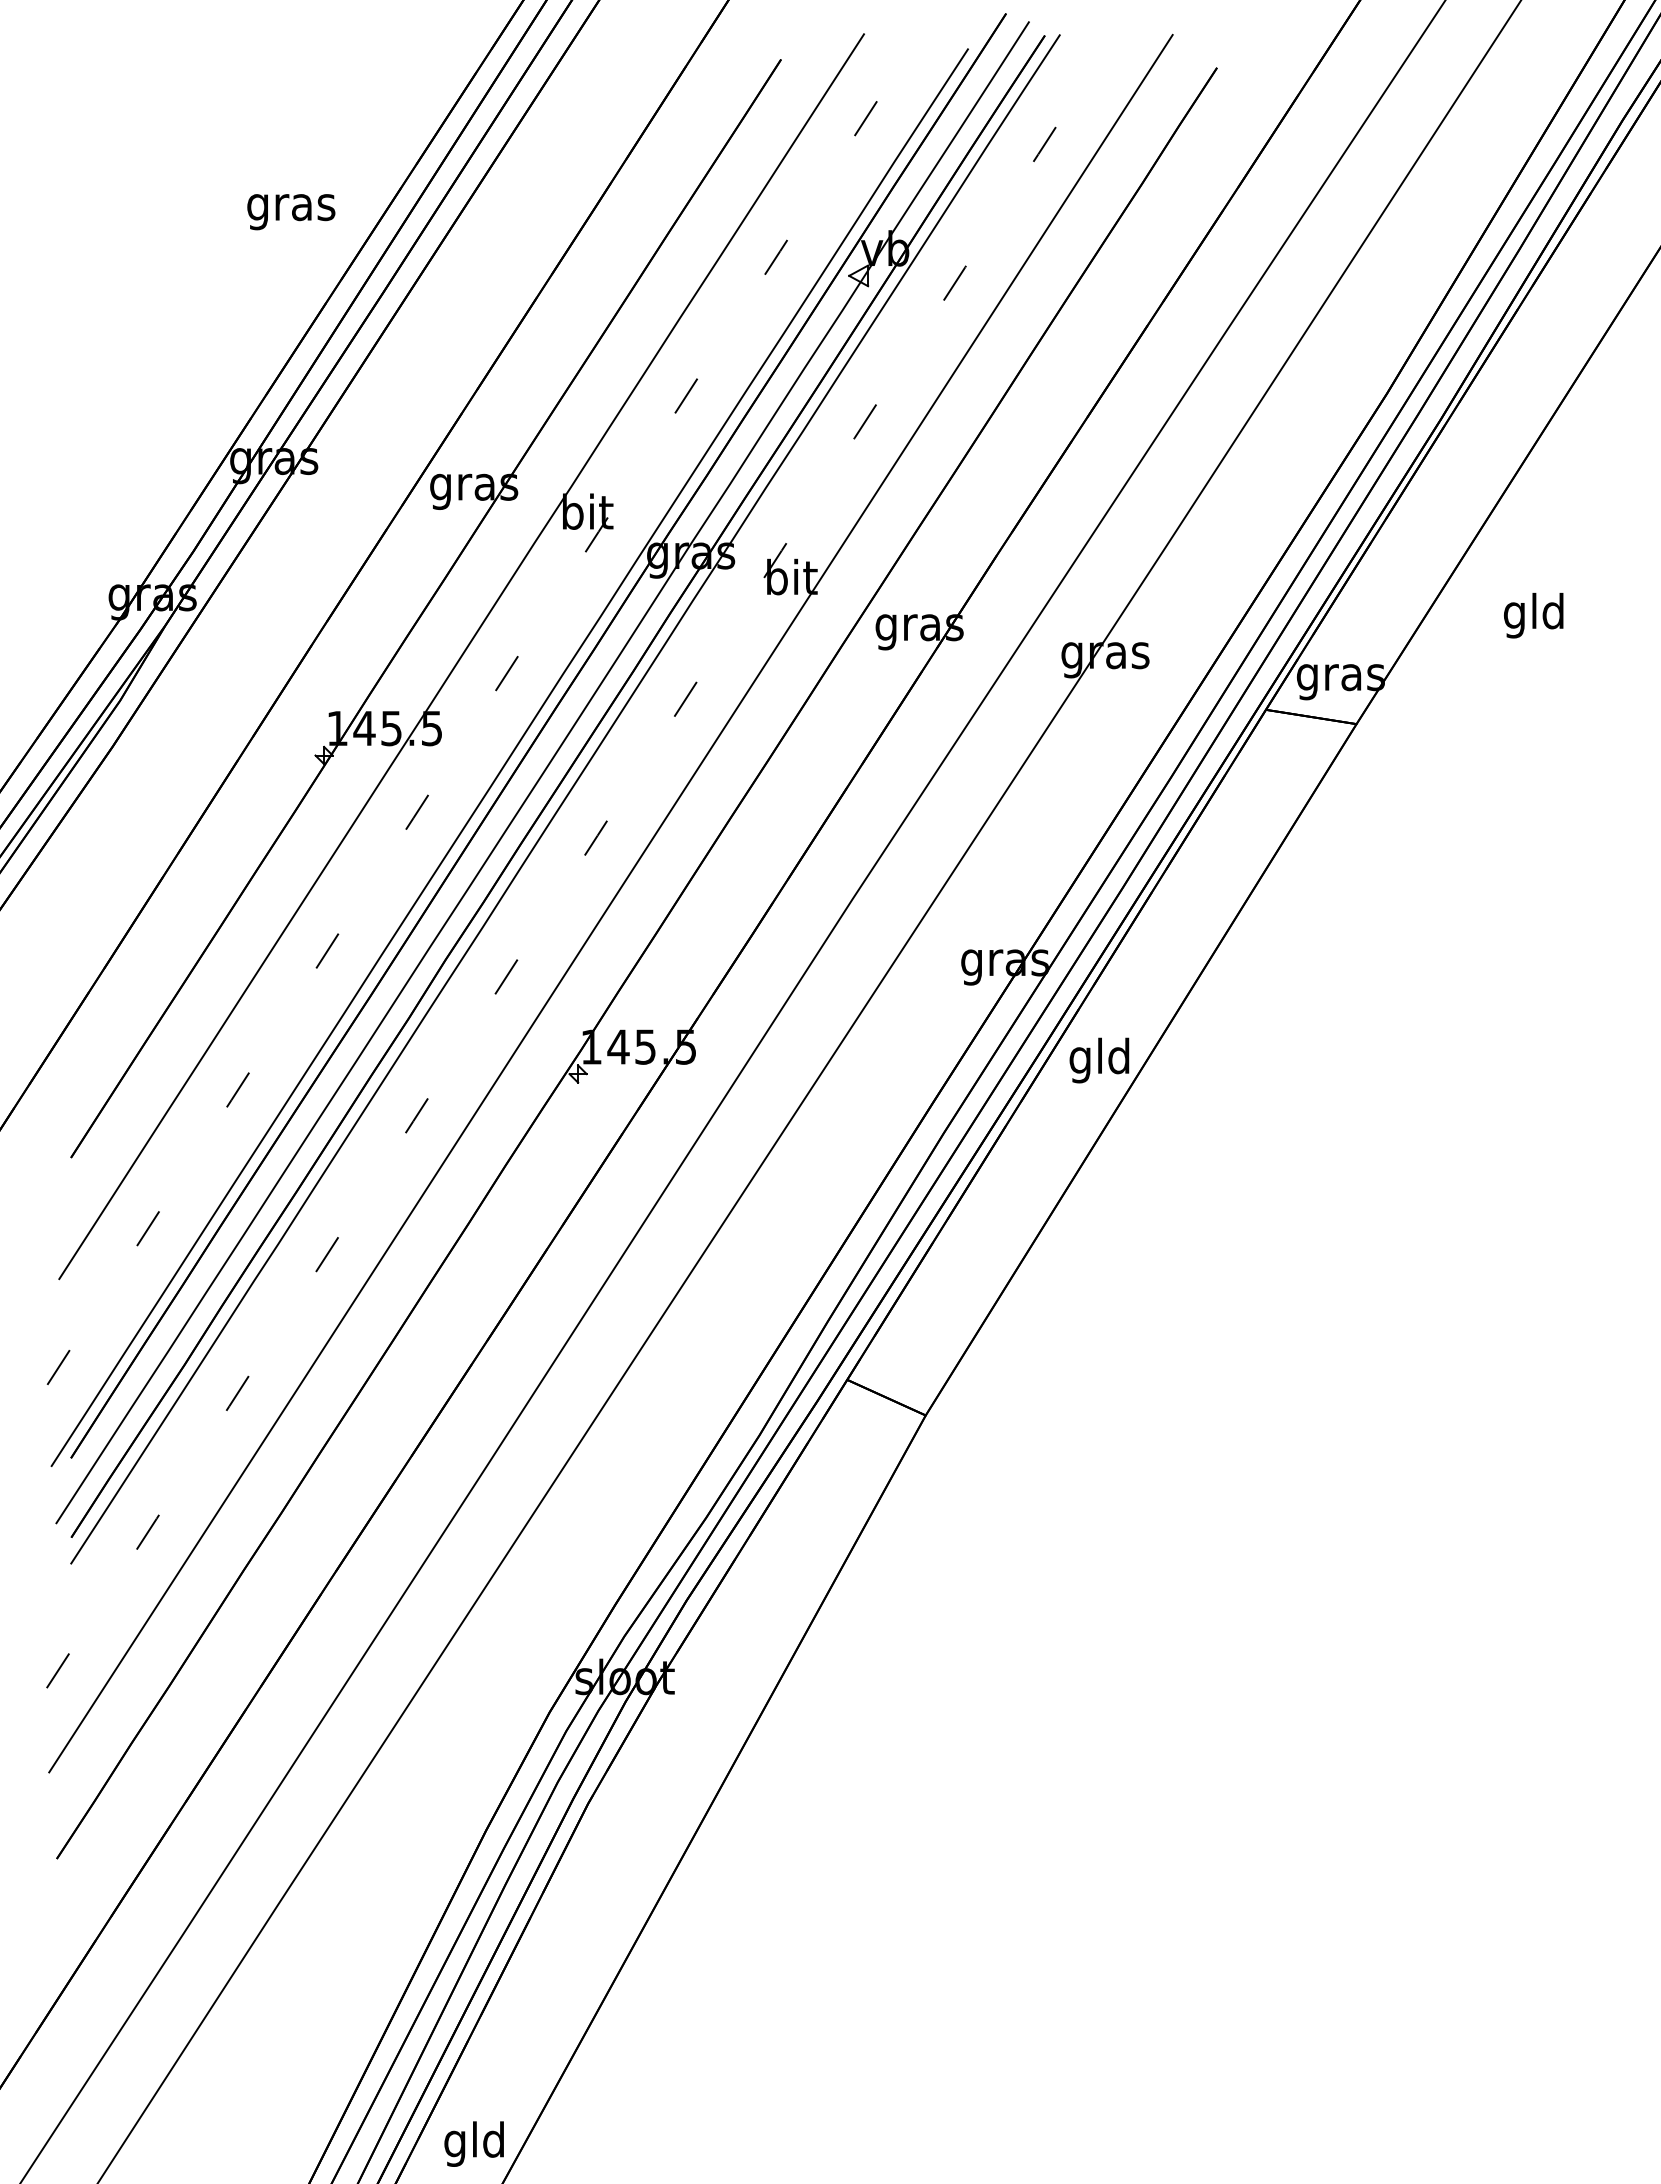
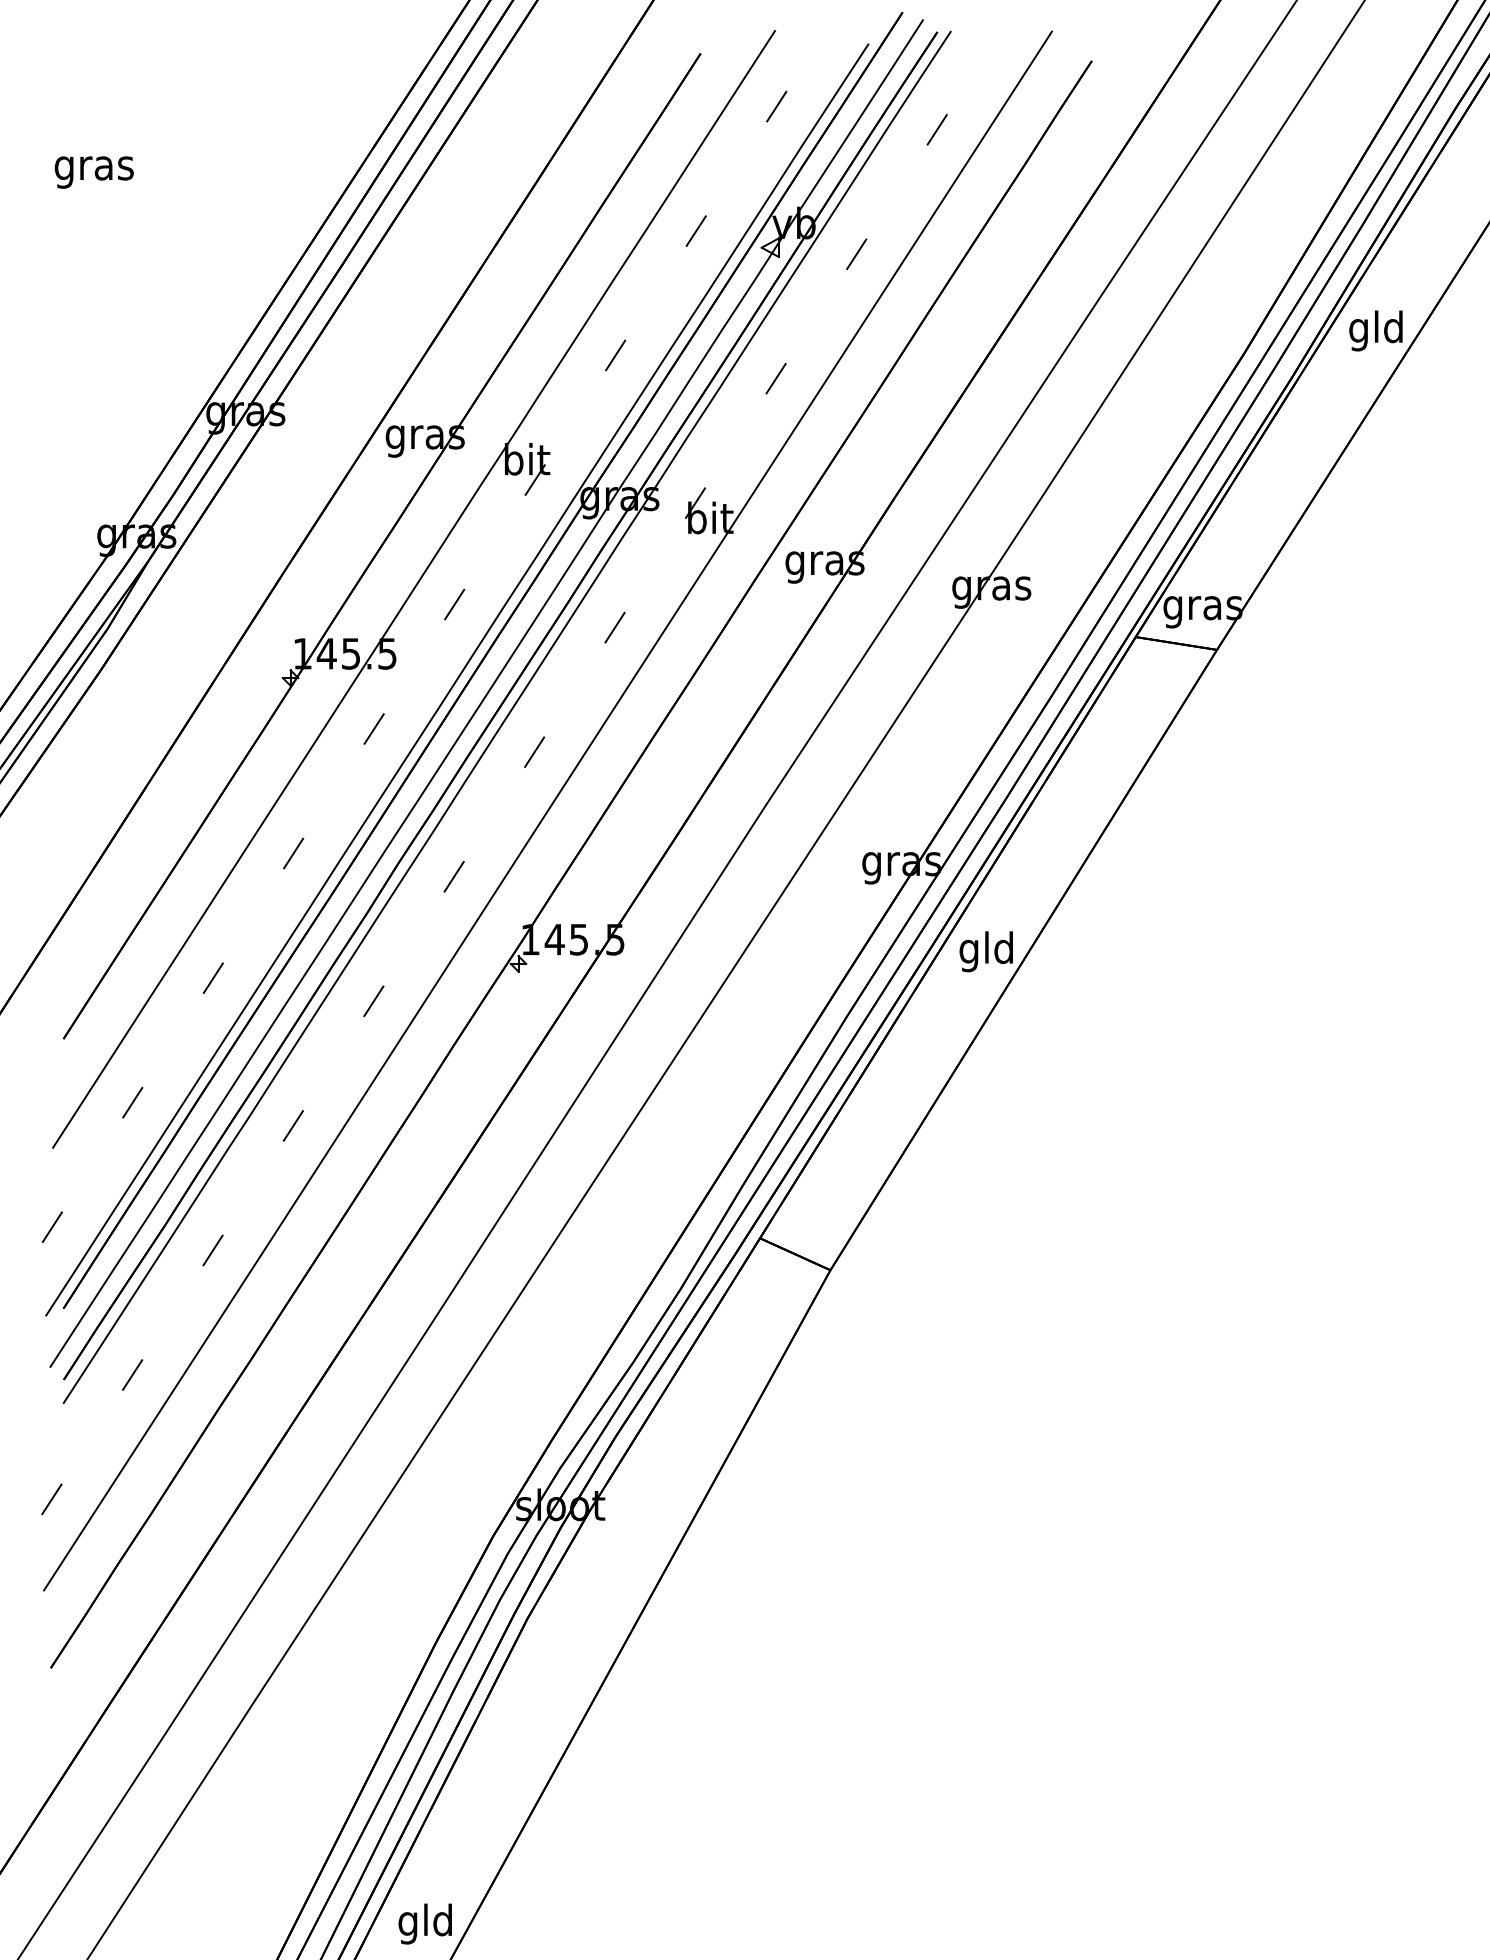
text: (291, 212) -> (94, 172), moved
text: (1533, 615) -> (1375, 330), moved

